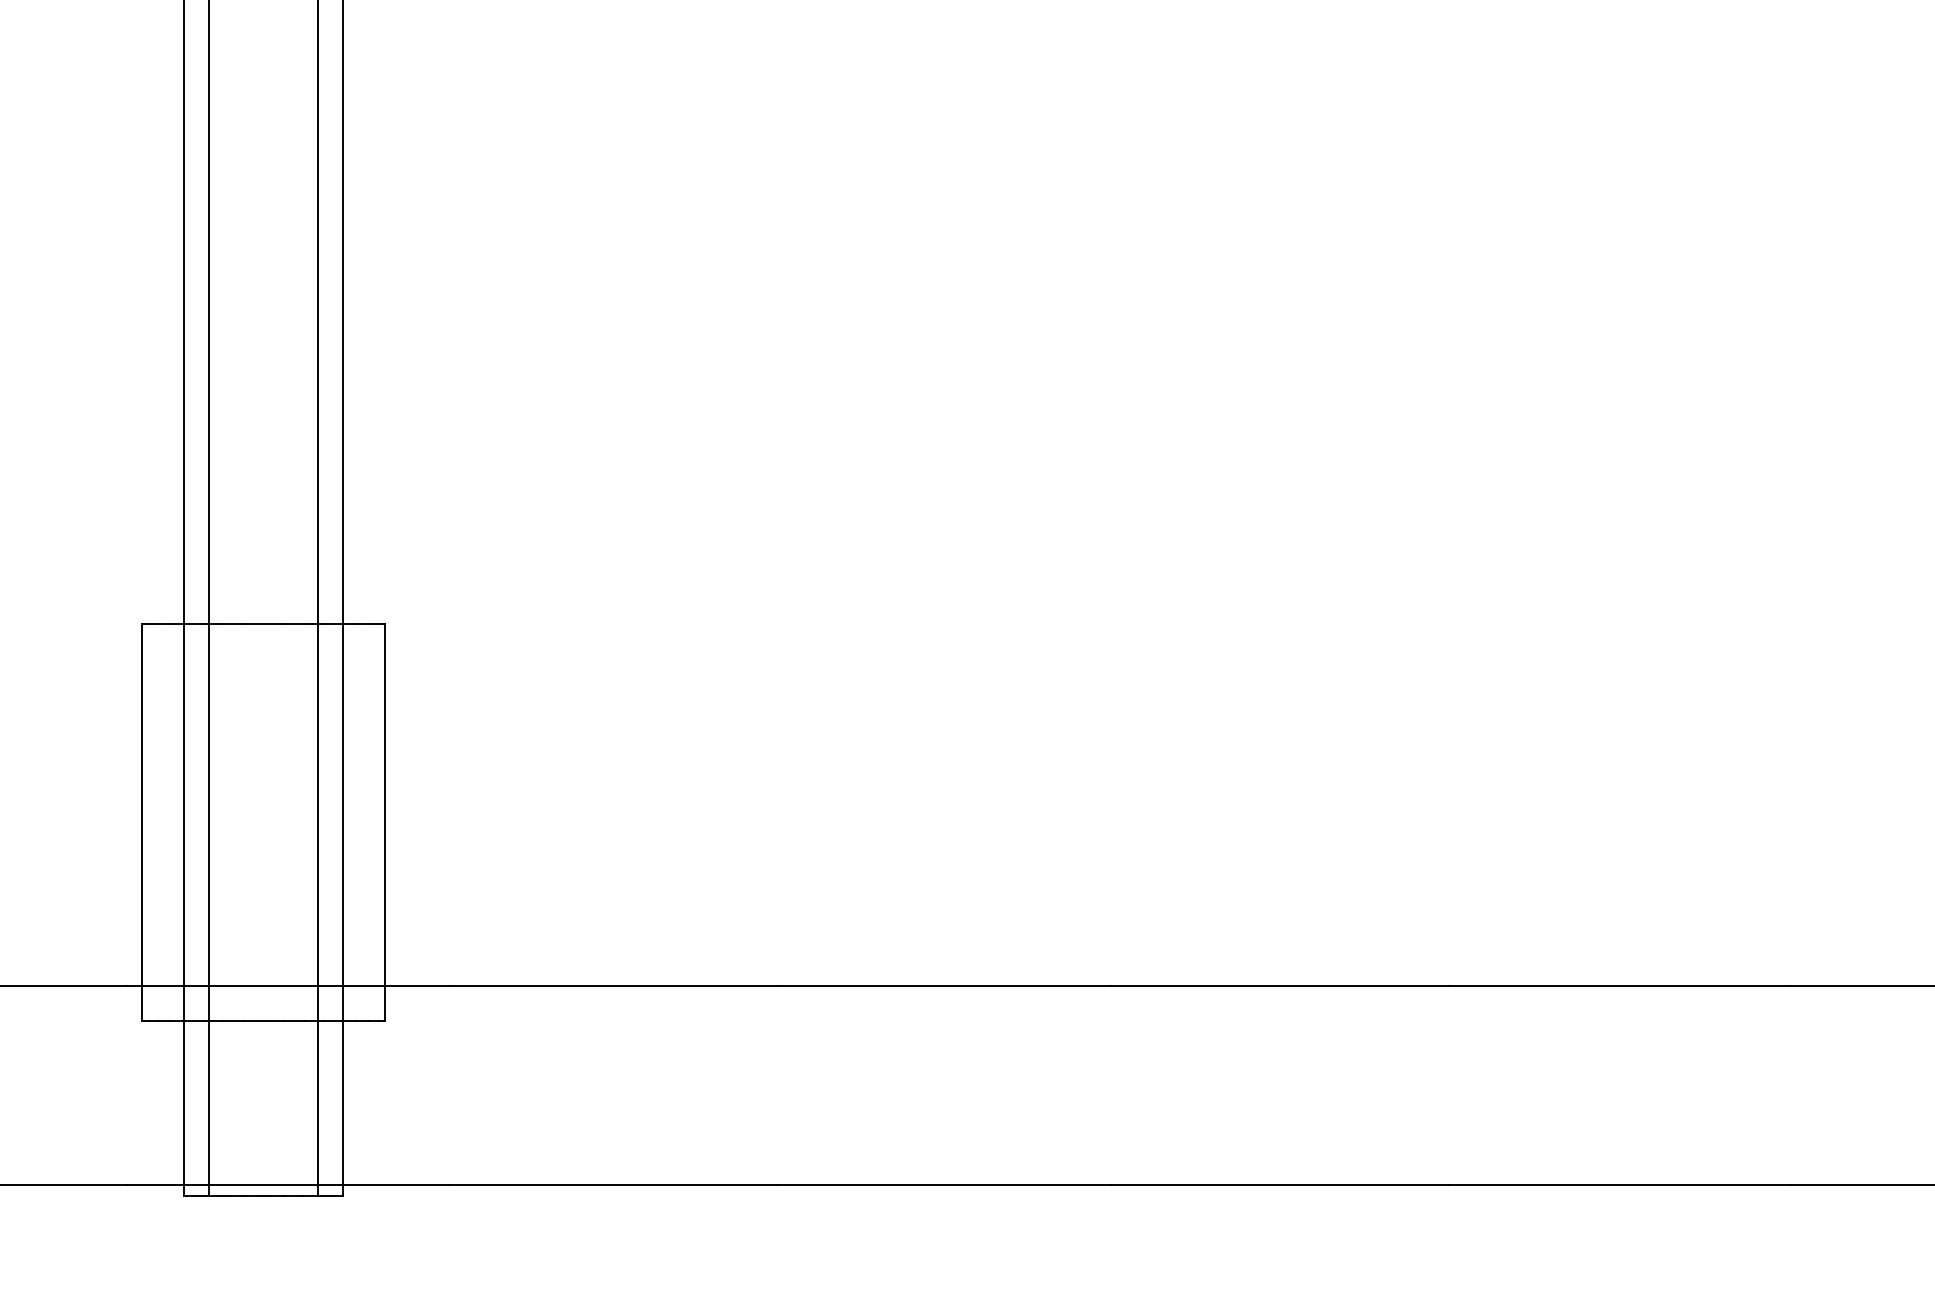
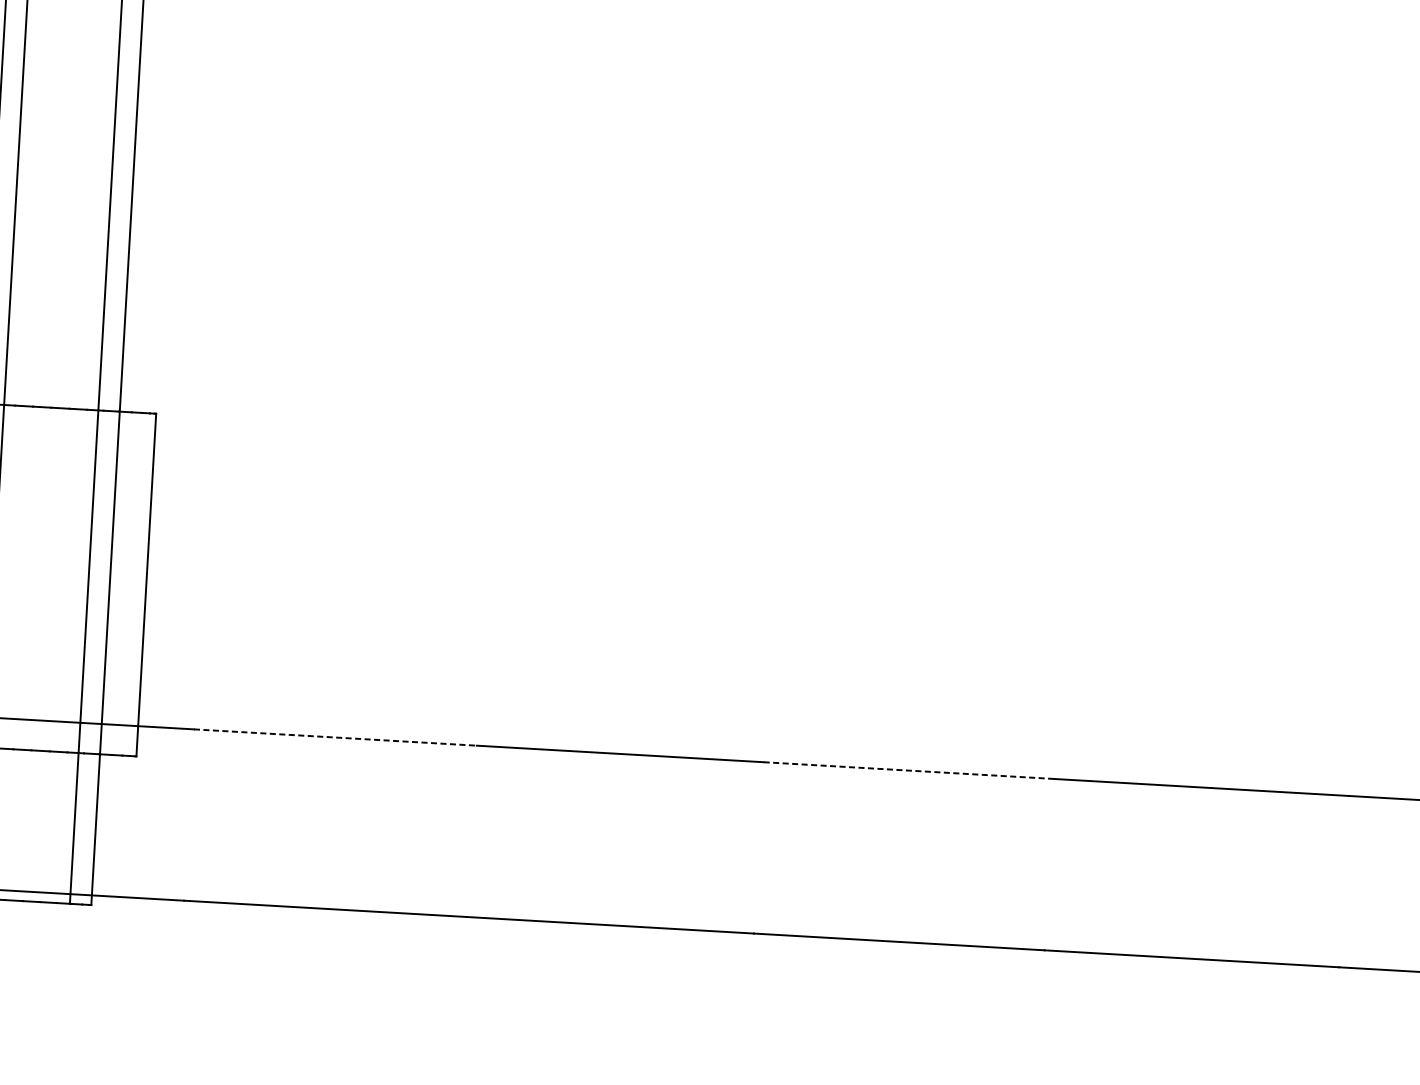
line: (614, 986) -> (335, 737), solid -> dashed
line: (1279, 986) -> (908, 770), solid -> dashed

